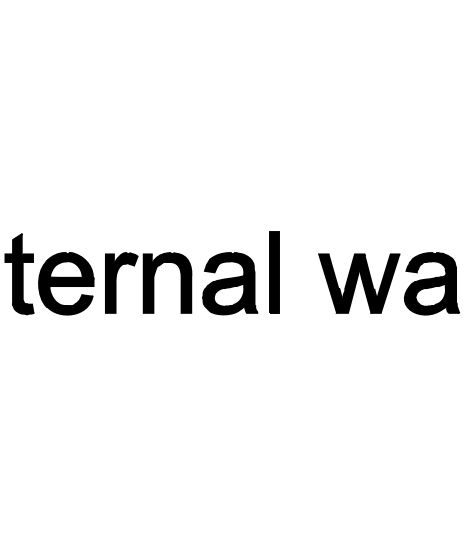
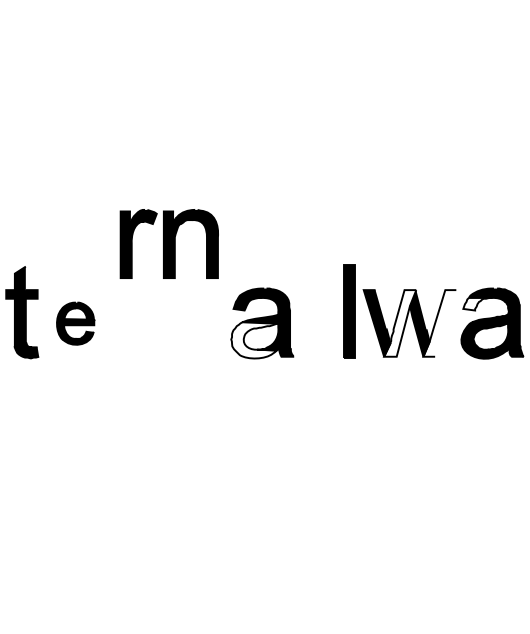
fill: (418, 266) -> (477, 303), removed
part: (274, 272) -> (349, 311), moved
part: (148, 282) -> (169, 243), moved
part: (66, 283) -> (75, 323), size x0.6
fill: (351, 283) -> (400, 323), removed
fill: (385, 283) -> (439, 323), removed
fill: (223, 298) -> (254, 340), removed

